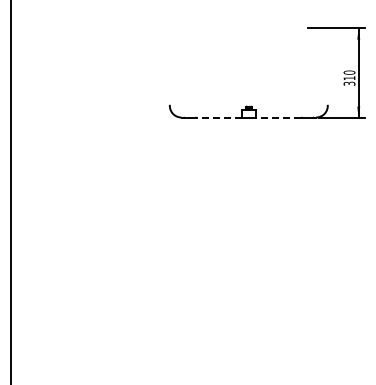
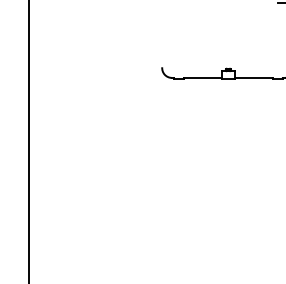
line: (218, 117) -> (203, 77), dashed -> solid
line: (278, 117) -> (253, 77), dashed -> solid

